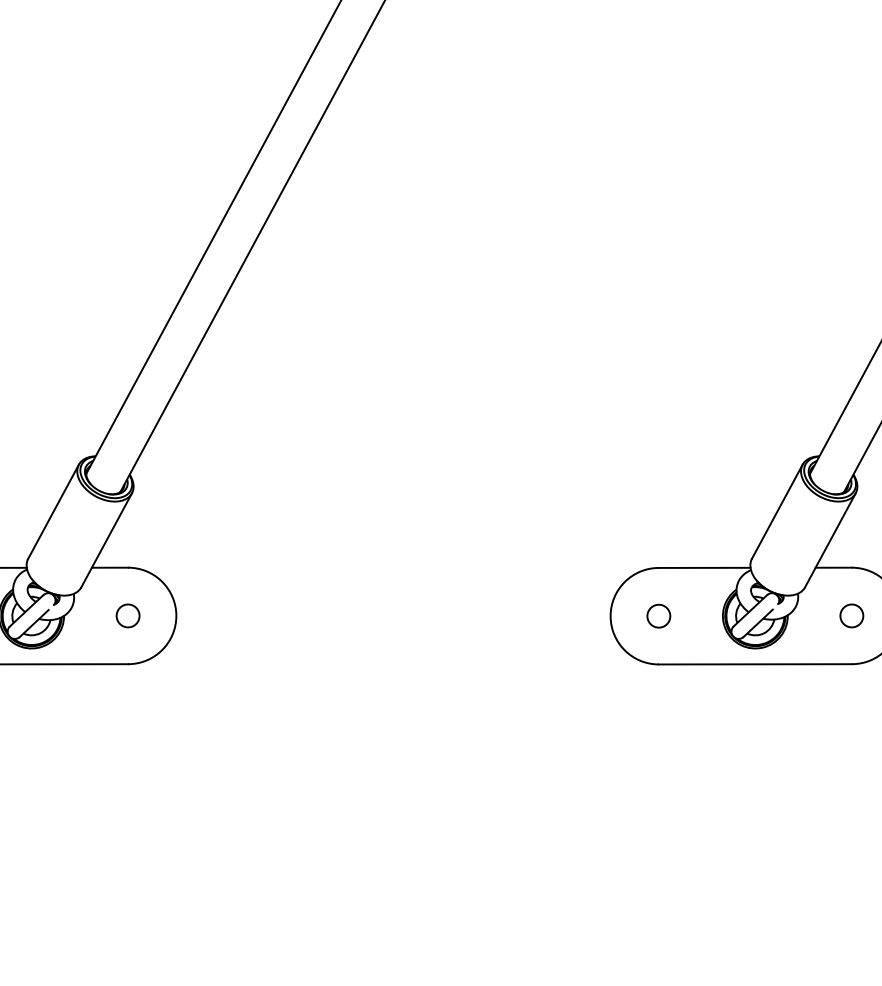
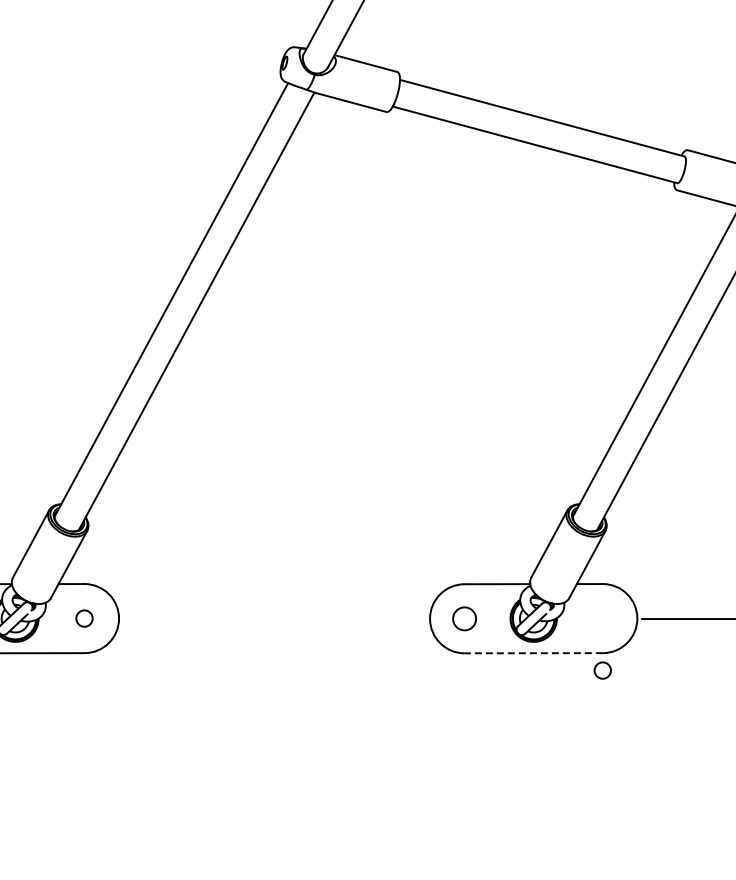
circle: (658, 615) -> (464, 618), size x1.4
circle: (851, 615) -> (602, 670), moved
line: (755, 664) -> (533, 653), solid -> dashed

